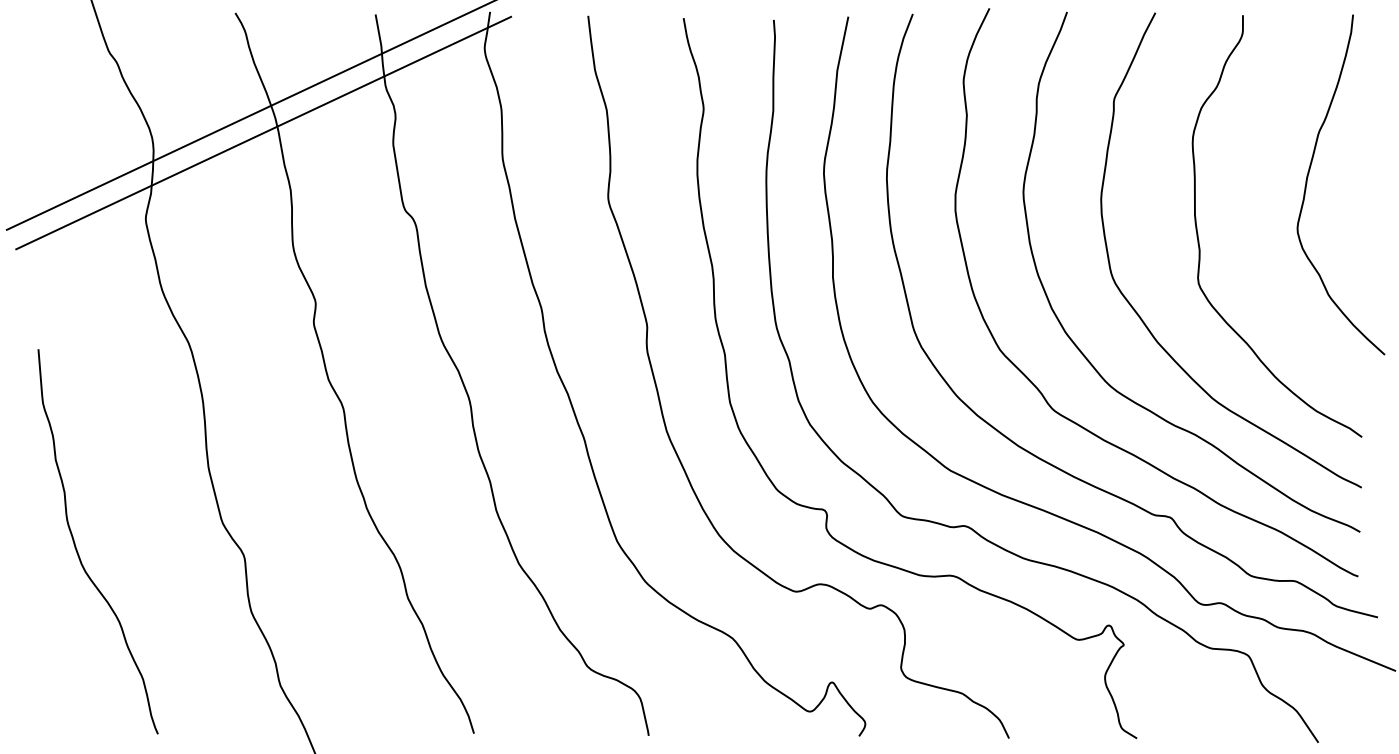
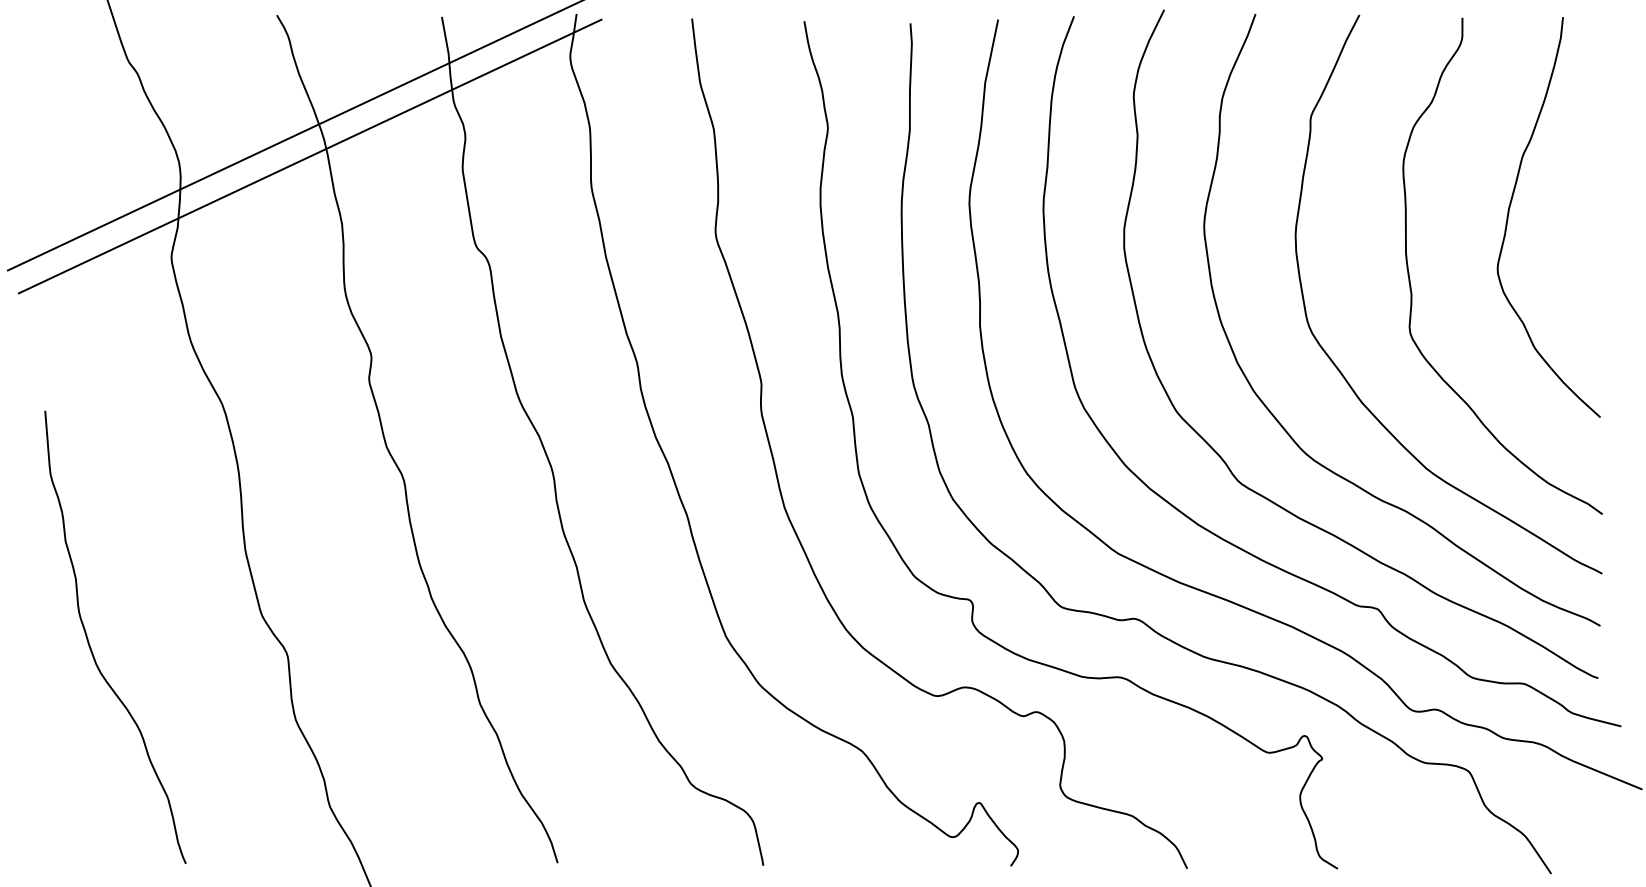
curve: (1307, 181) -> (1509, 213), moved

